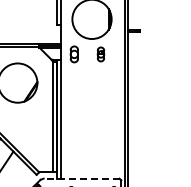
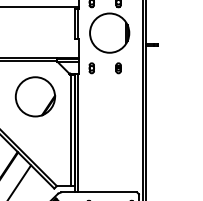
part: (73, 54) -> (91, 68), size x0.62
part: (100, 54) -> (118, 68), size x0.71
line: (81, 178) -> (99, 192), dashed -> solid

